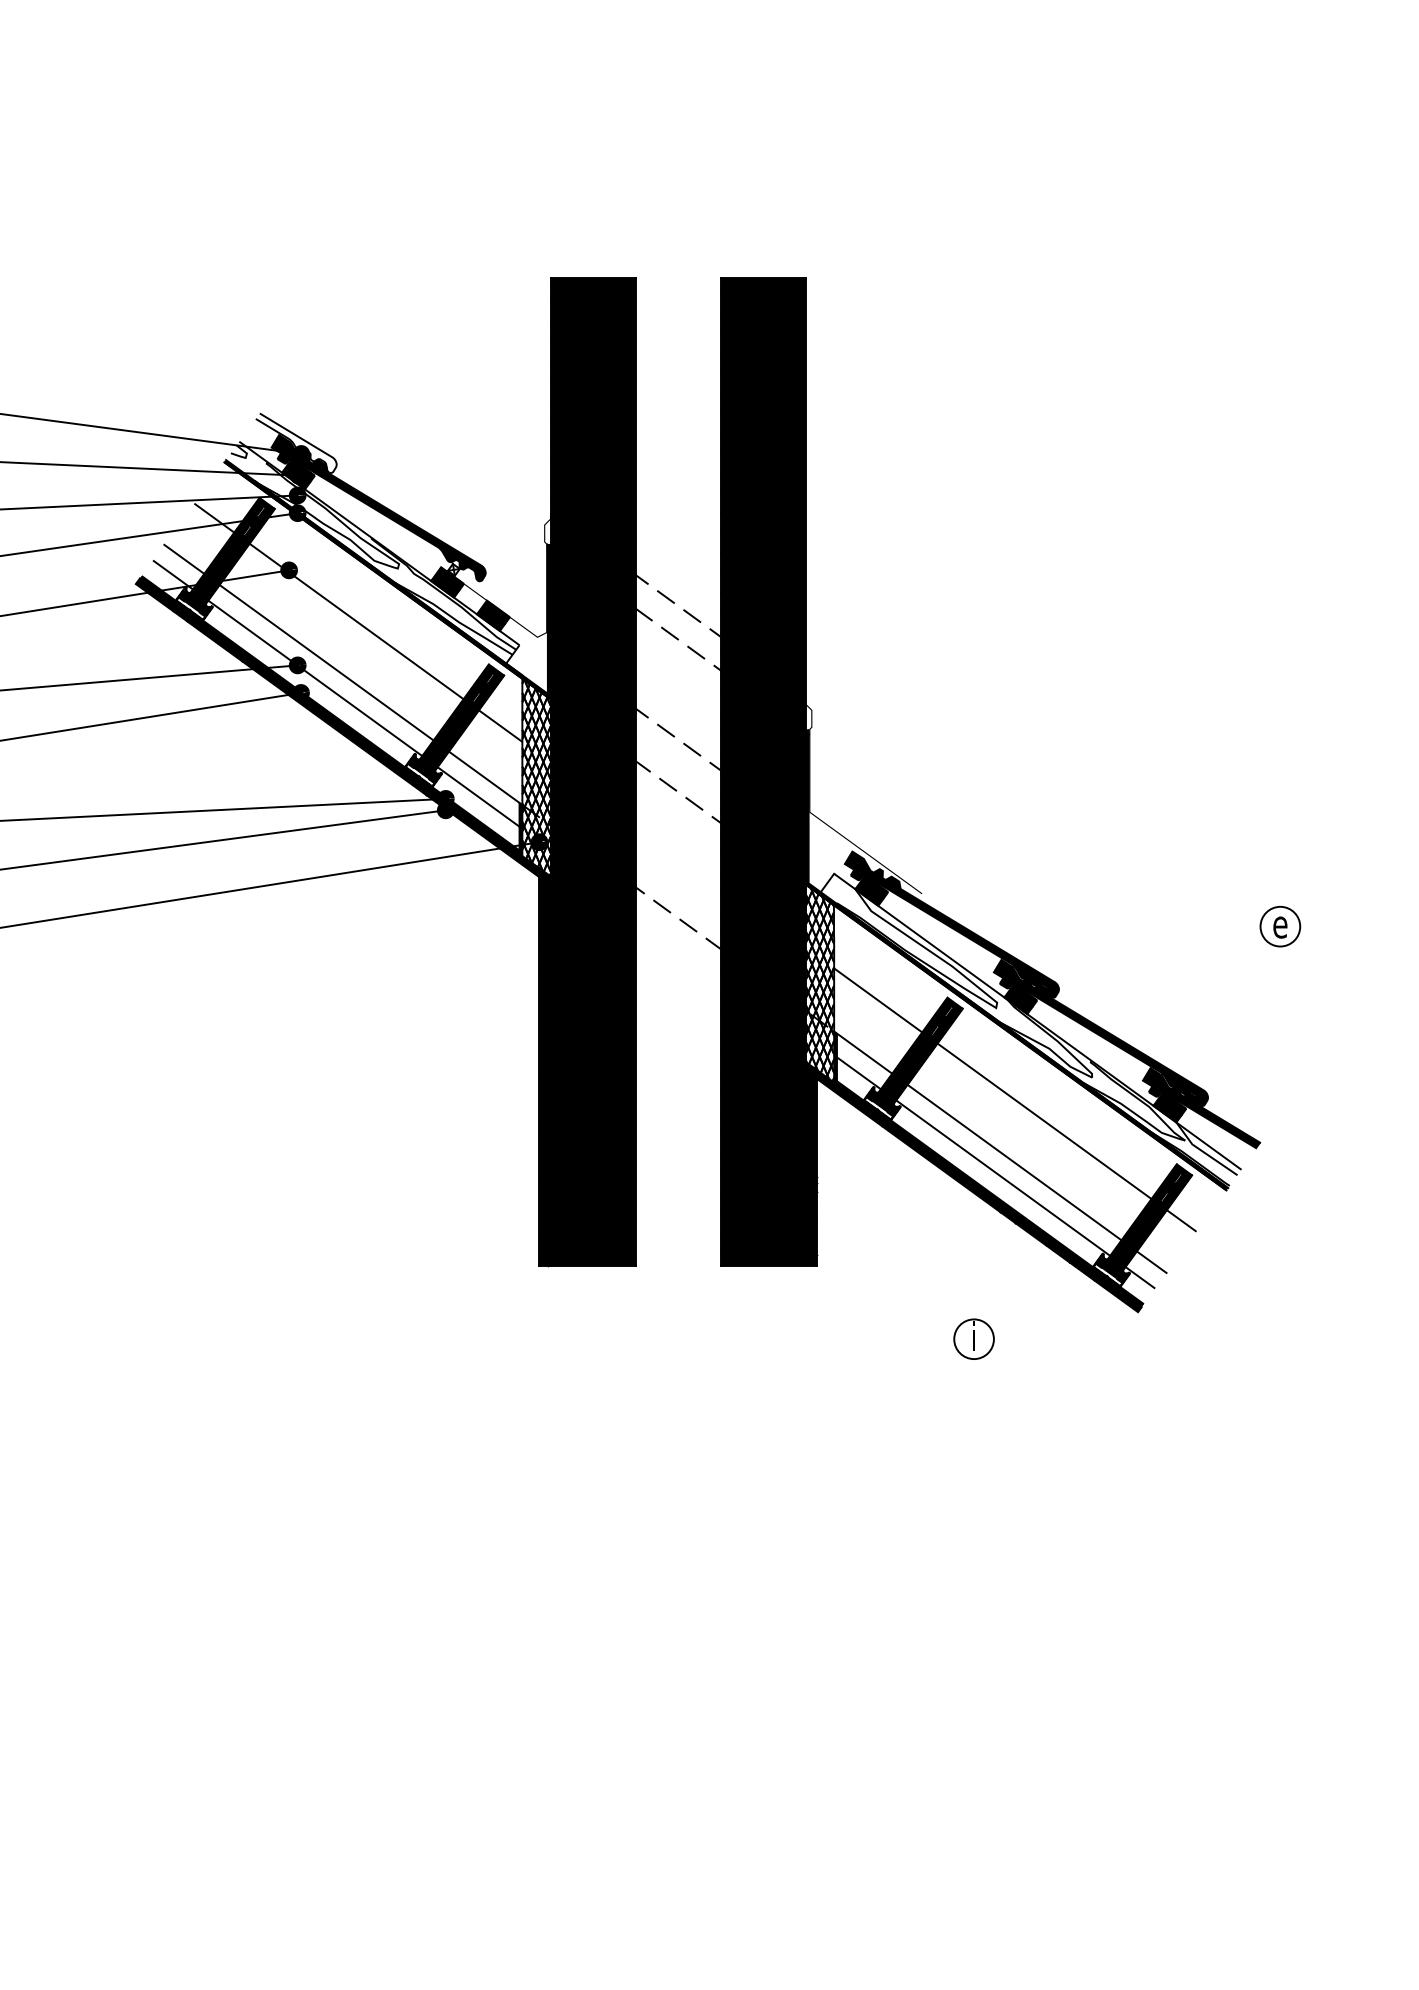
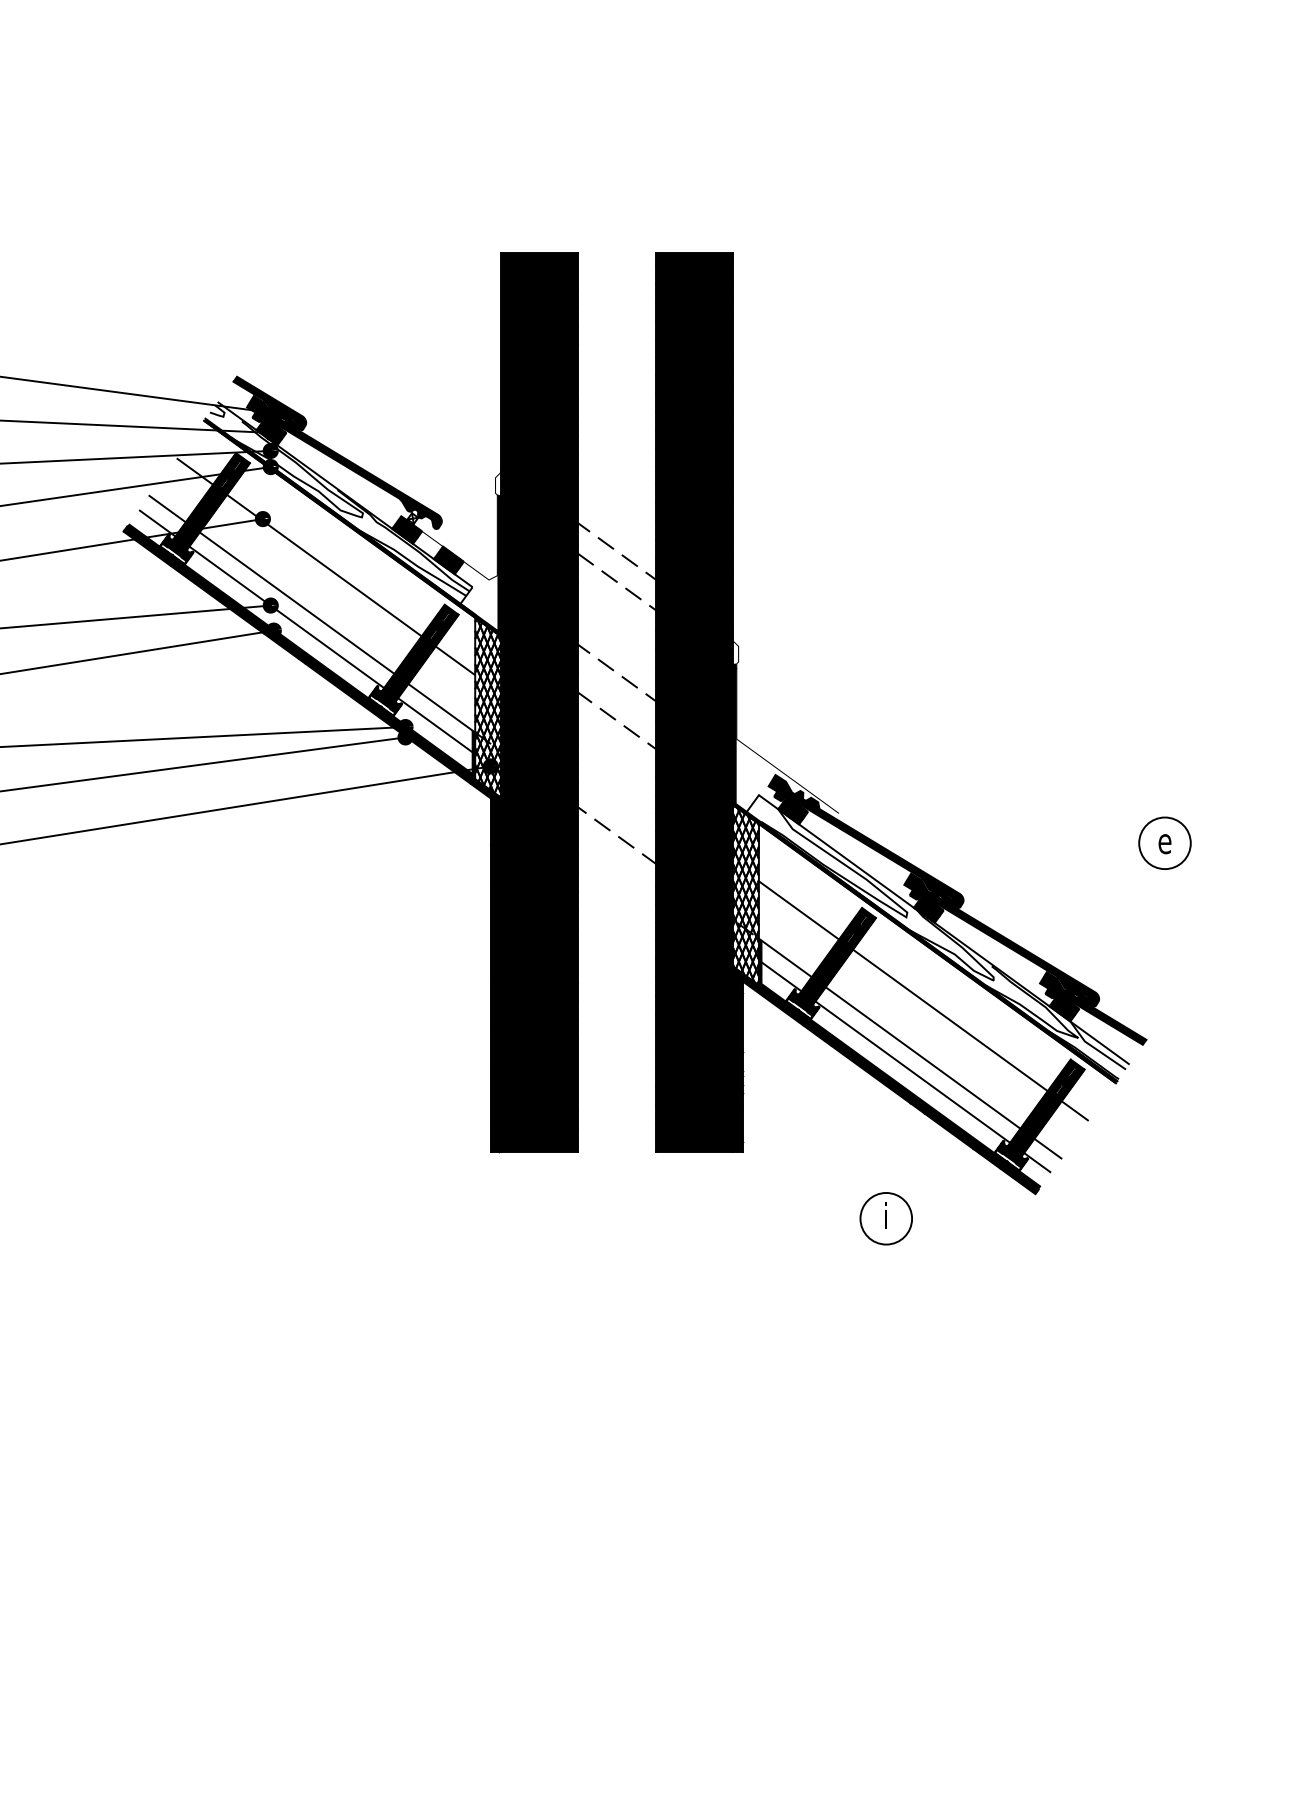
fill: (296, 443) -> (269, 403), added
circle: (1279, 926) -> (1164, 843), size x1.43
circle: (974, 1338) -> (886, 1218), size x1.43

